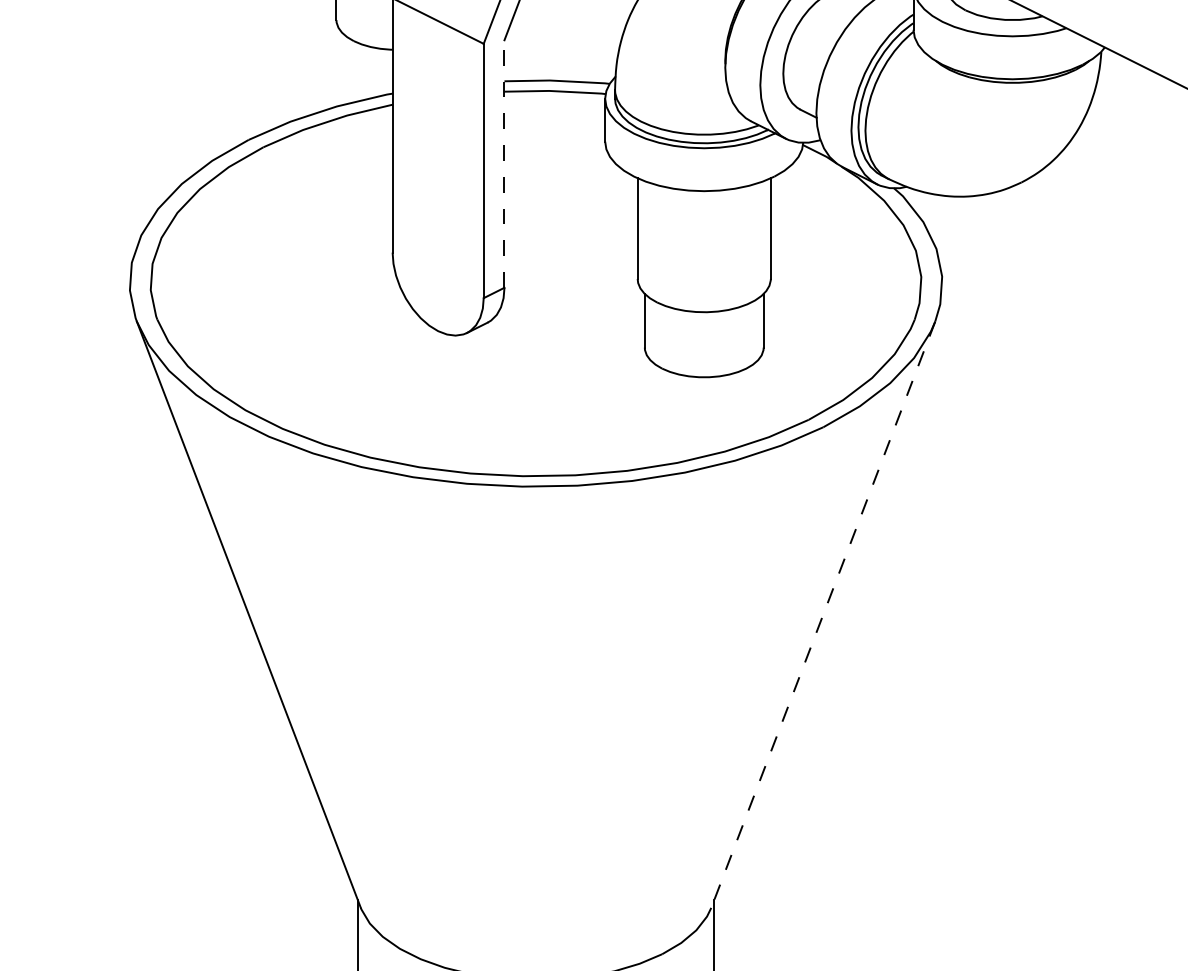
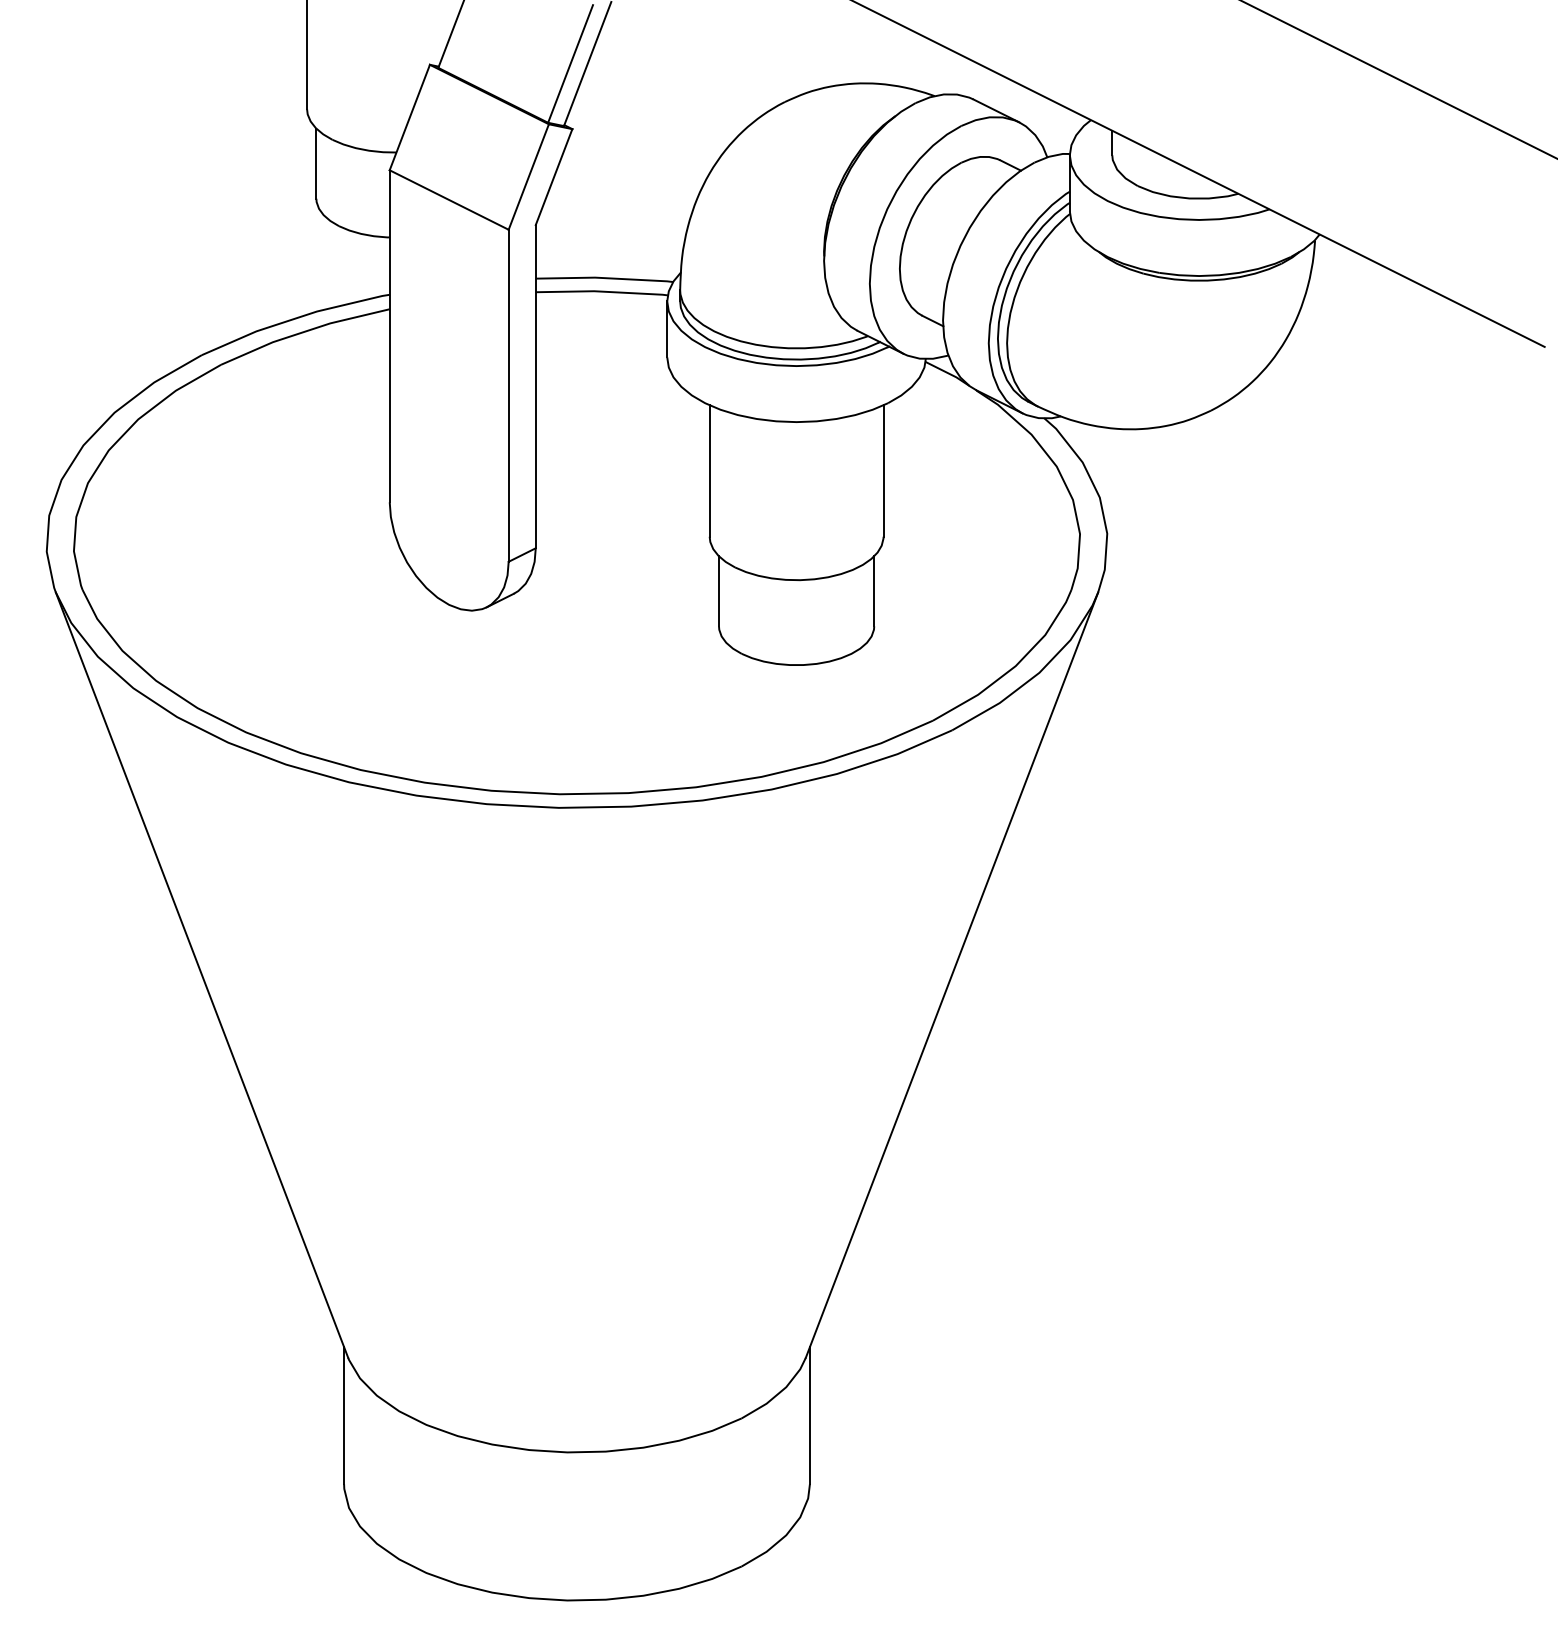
line: (504, 163) -> (535, 386), dashed -> solid
line: (822, 615) -> (951, 975), dashed -> solid

